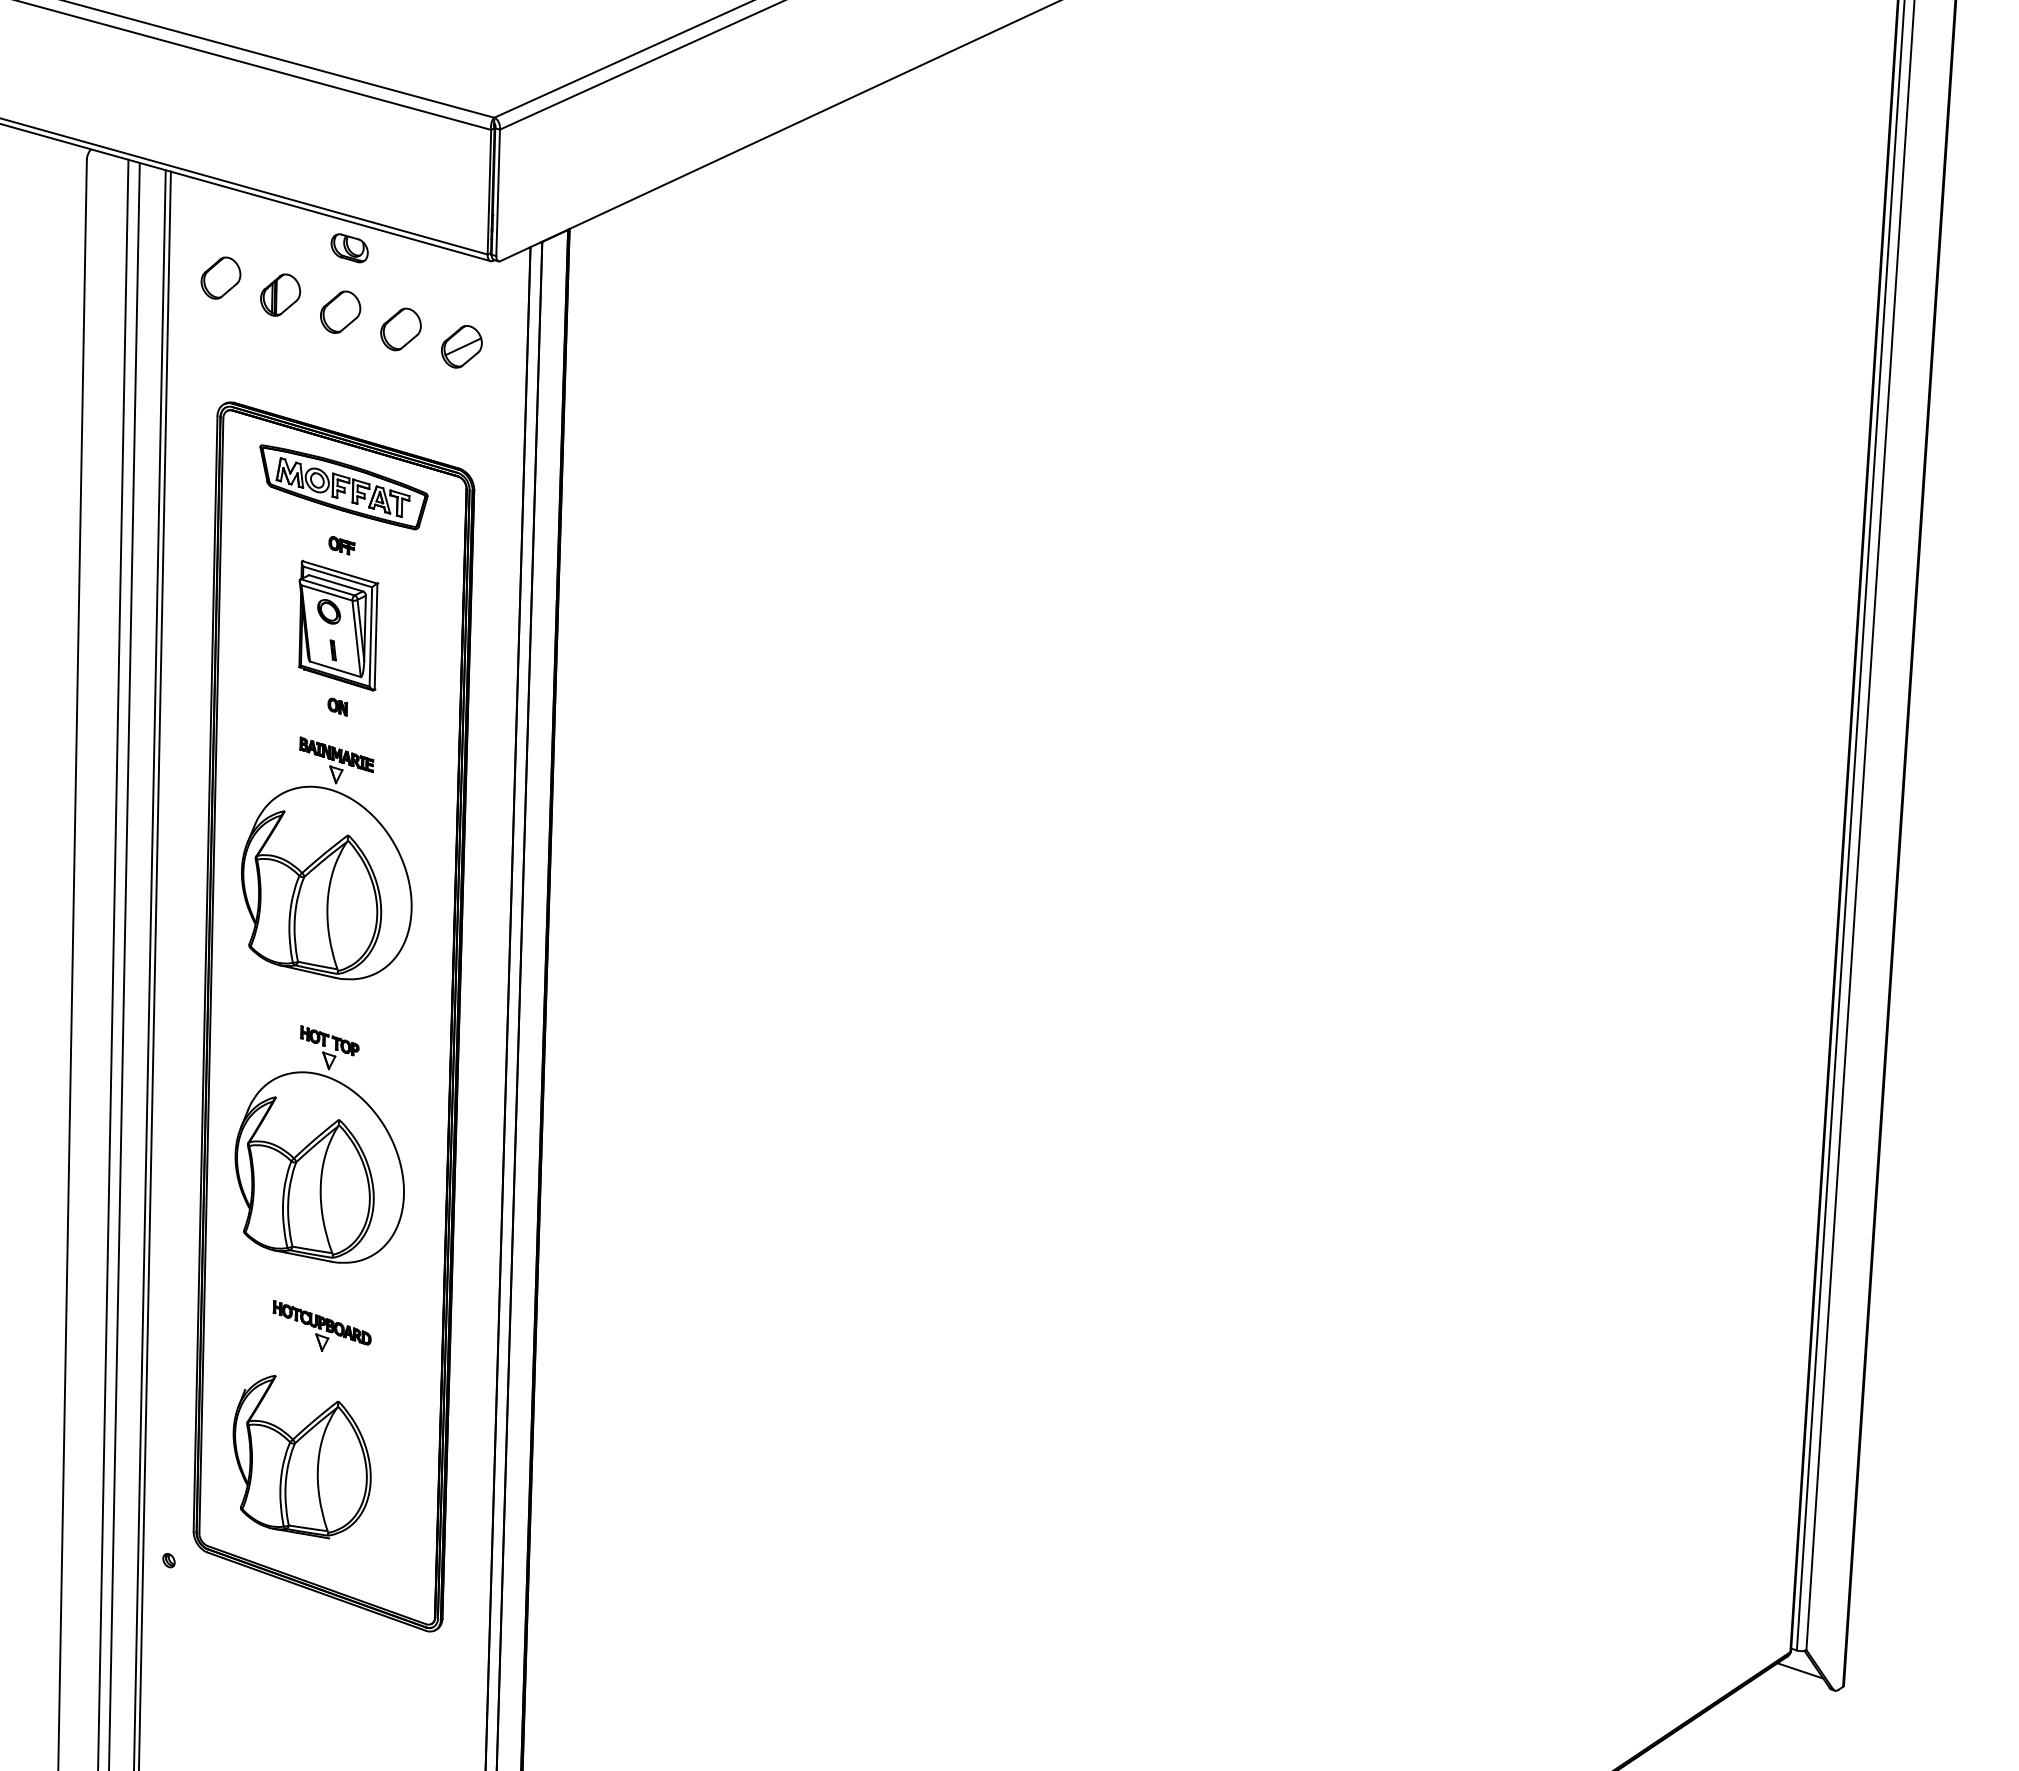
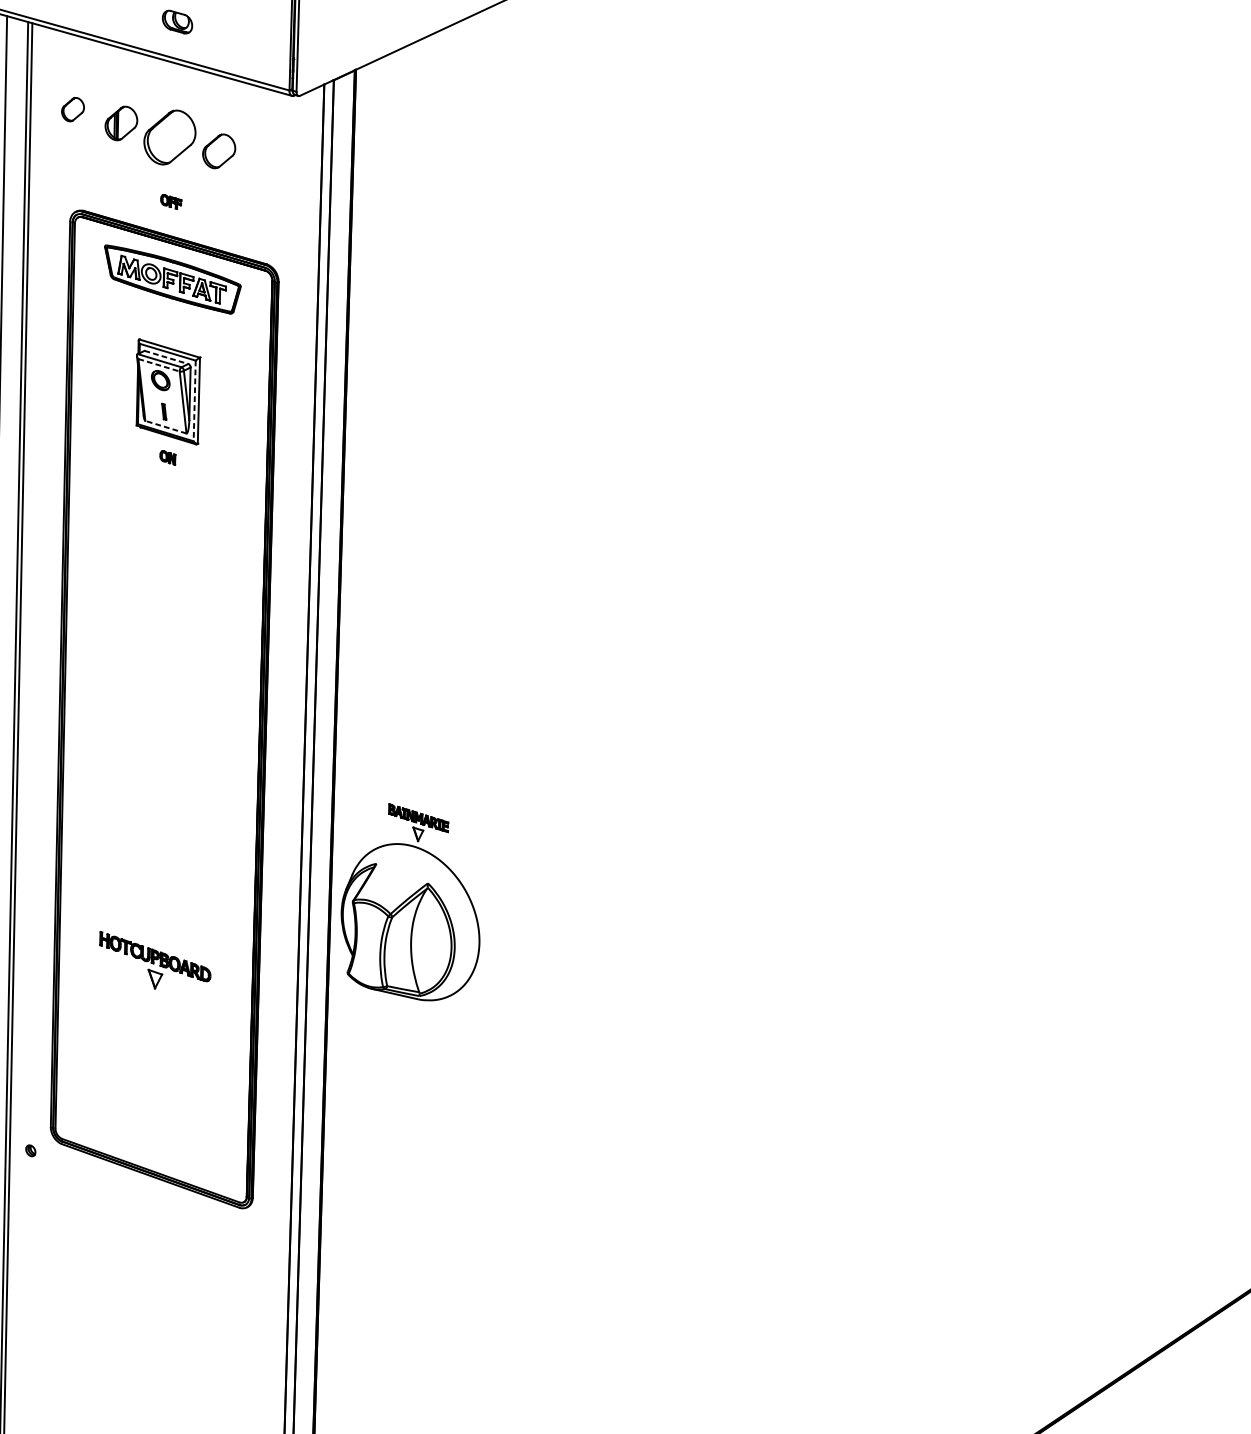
part: (349, 248) -> (177, 22), moved
part: (220, 277) -> (72, 109), size x0.7
part: (340, 311) -> (170, 136), size x1.6
part: (461, 346) -> (268, 165), removed
part: (341, 545) -> (170, 201), moved
line: (336, 583) -> (166, 357), solid -> dashed
line: (326, 592) -> (158, 364), solid -> dashed
line: (370, 636) -> (194, 400), solid -> dashed
line: (335, 669) -> (165, 427), solid -> dashed
part: (326, 858) -> (410, 902), moved
part: (319, 1144) -> (152, 812), removed
part: (321, 1325) -> (154, 959), size x1.4
part: (301, 1456) -> (138, 1066), removed

